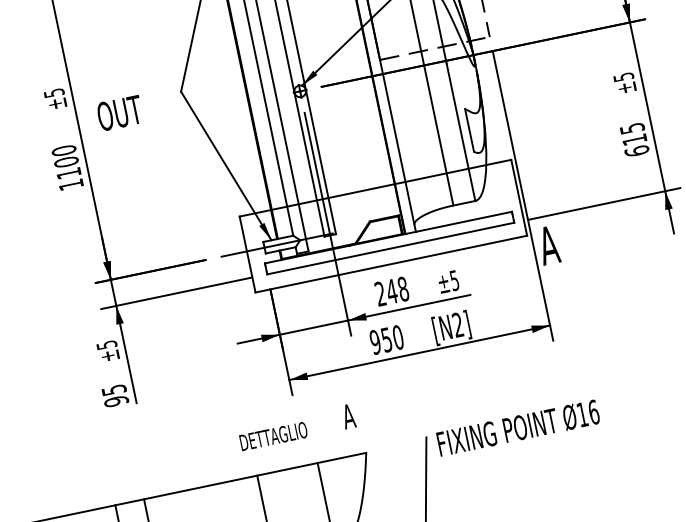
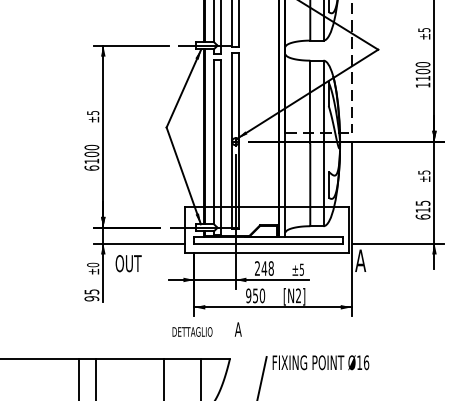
text: (119, 113) -> (128, 263), moved
text: (70, 183) -> (91, 167), 1100 -> 6100
text: (107, 344) -> (93, 264), ±5 -> ±0
text: (296, 427) -> (206, 329), moved

